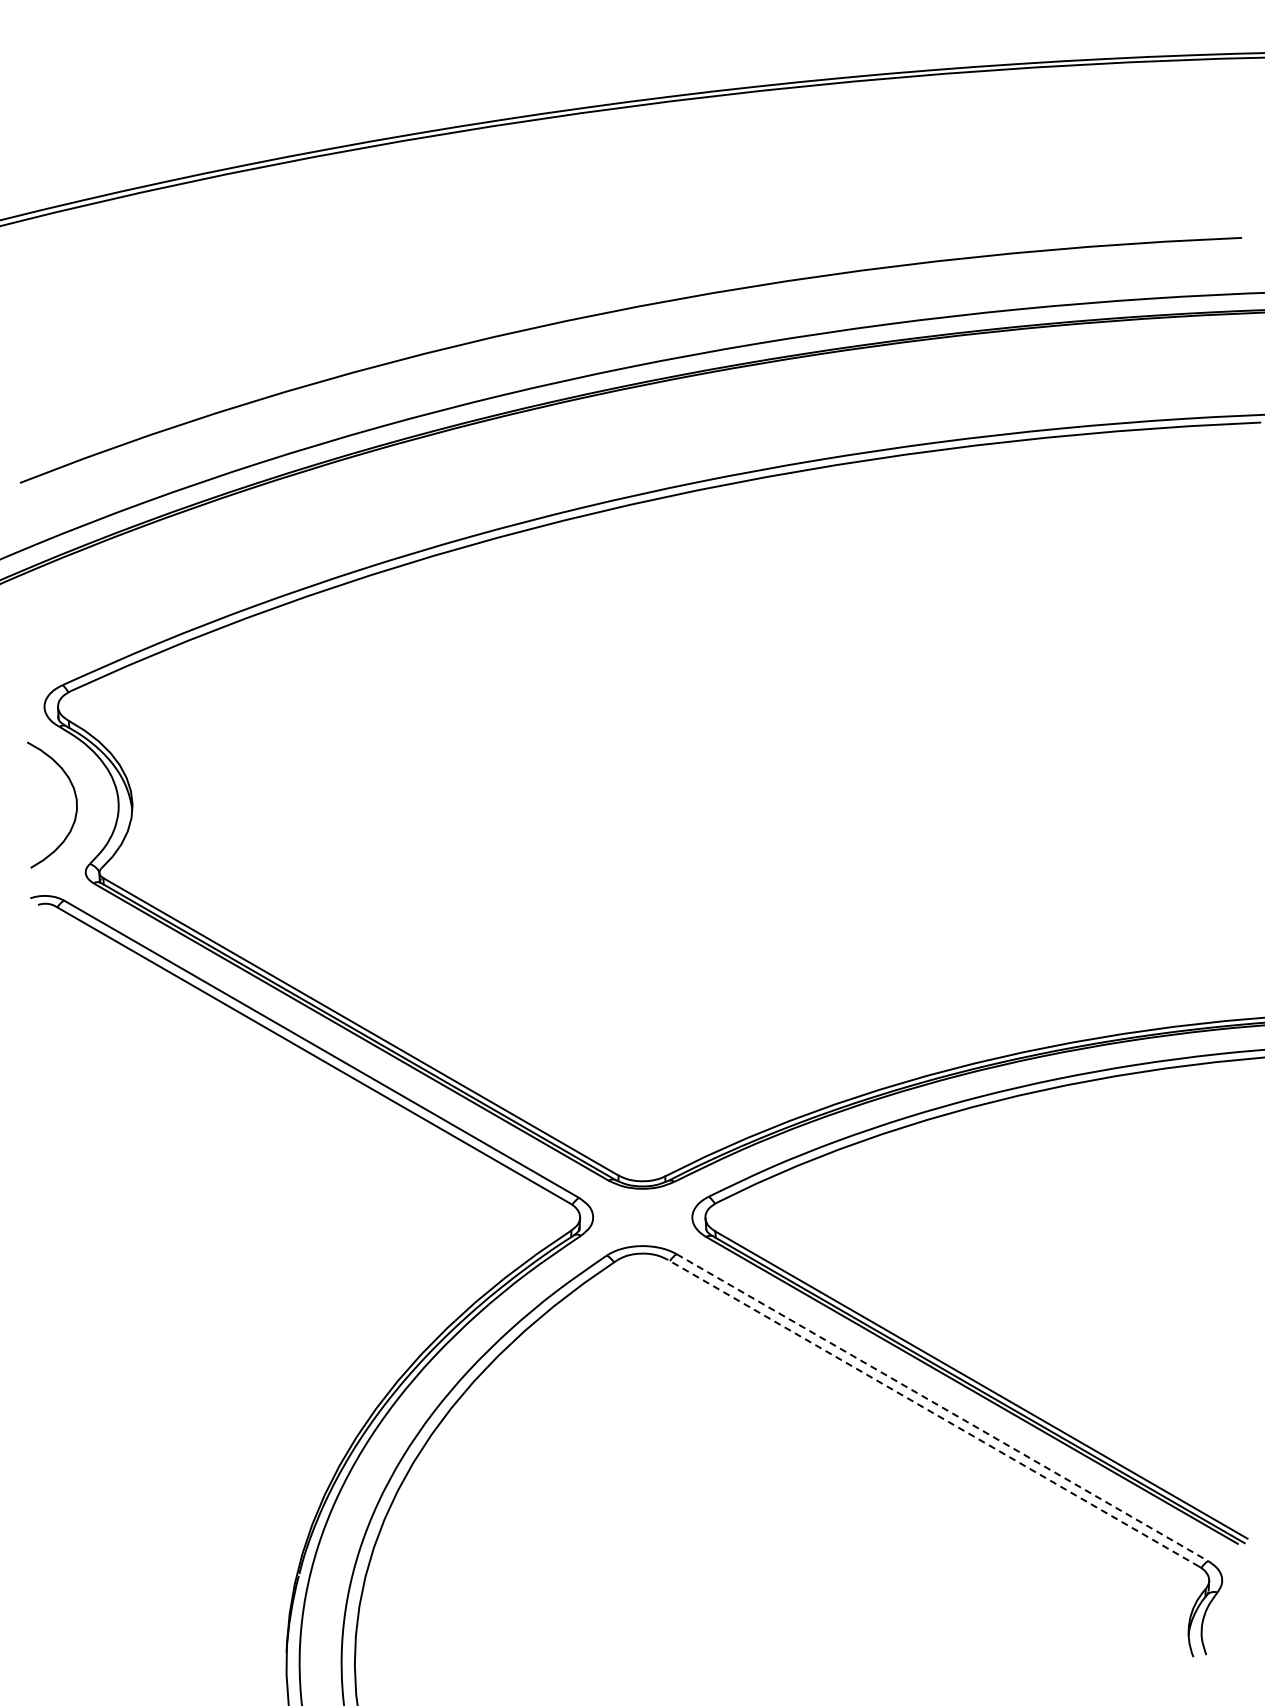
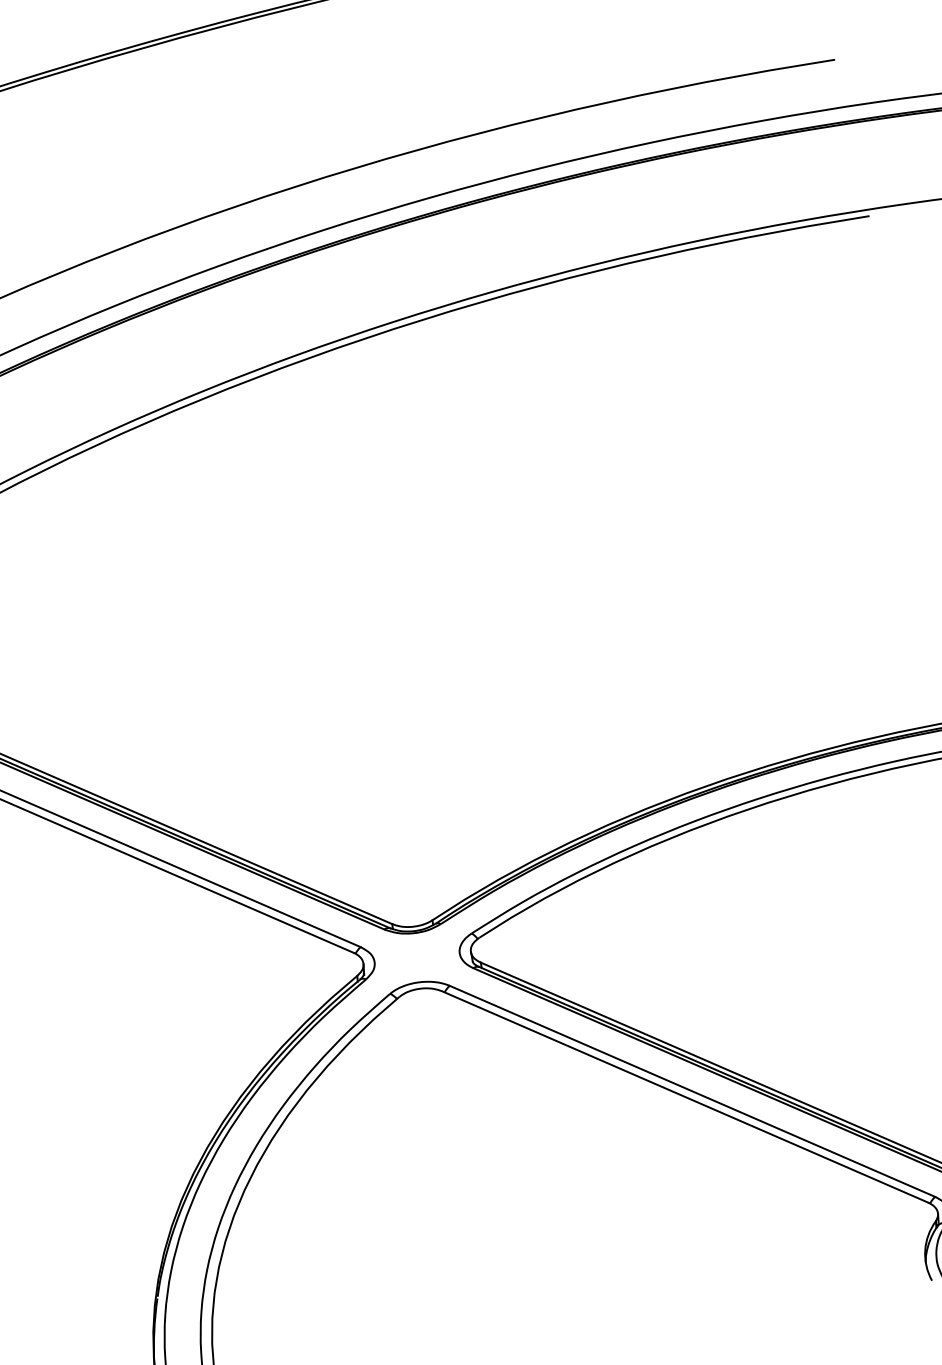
line: (942, 1407) -> (692, 1091), dashed -> solid
line: (932, 1412) -> (684, 1096), dashed -> solid

